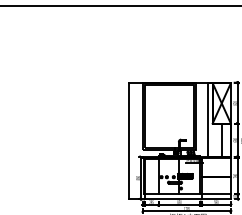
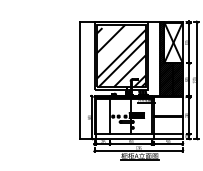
hatch: (169, 116) -> (121, 55), added
hatch: (219, 119) -> (171, 58), added

